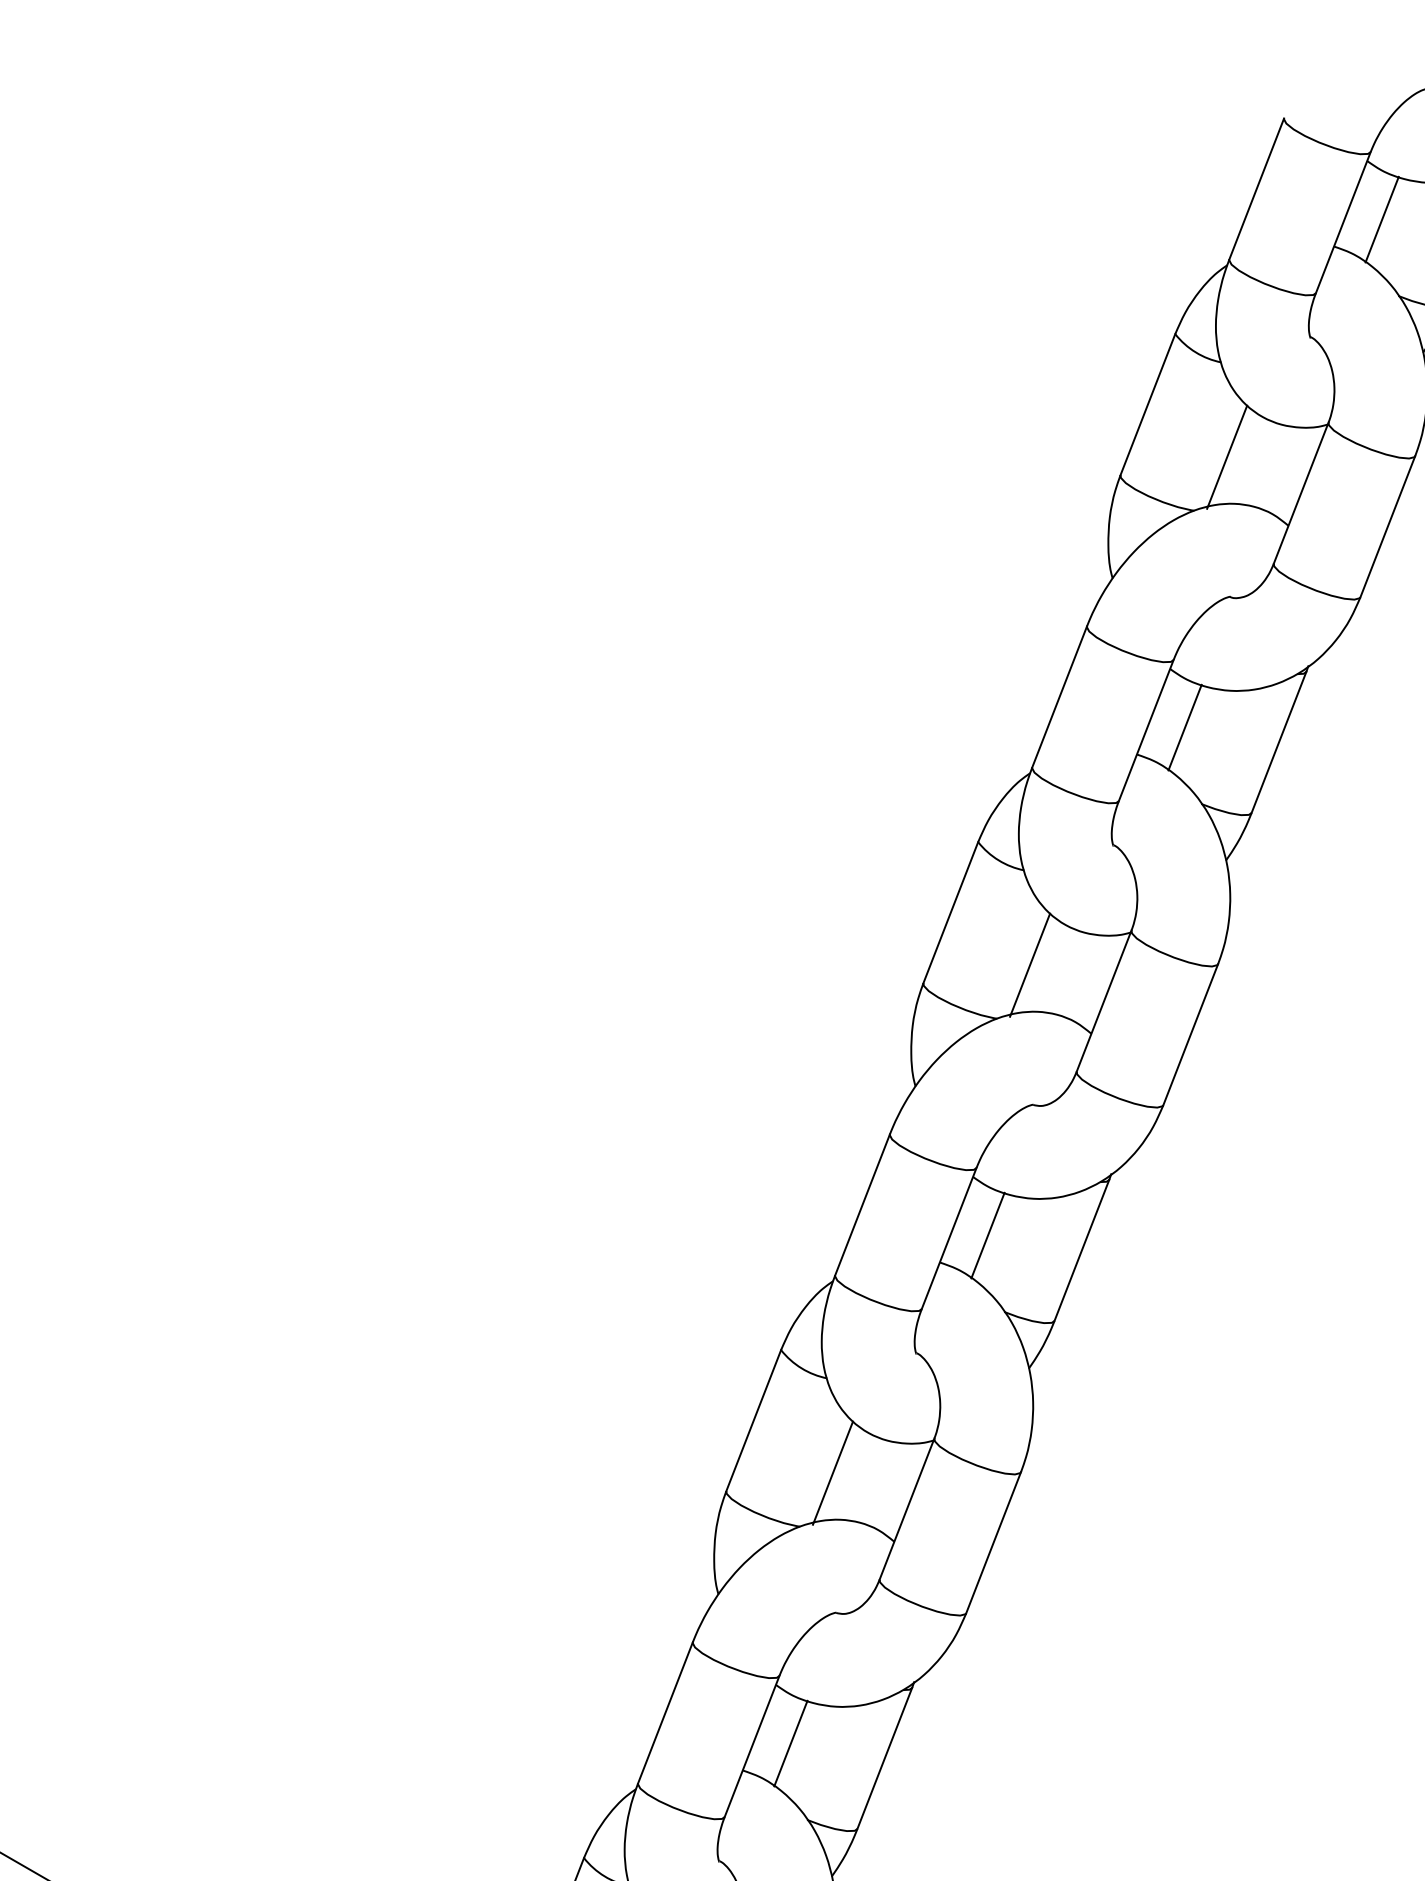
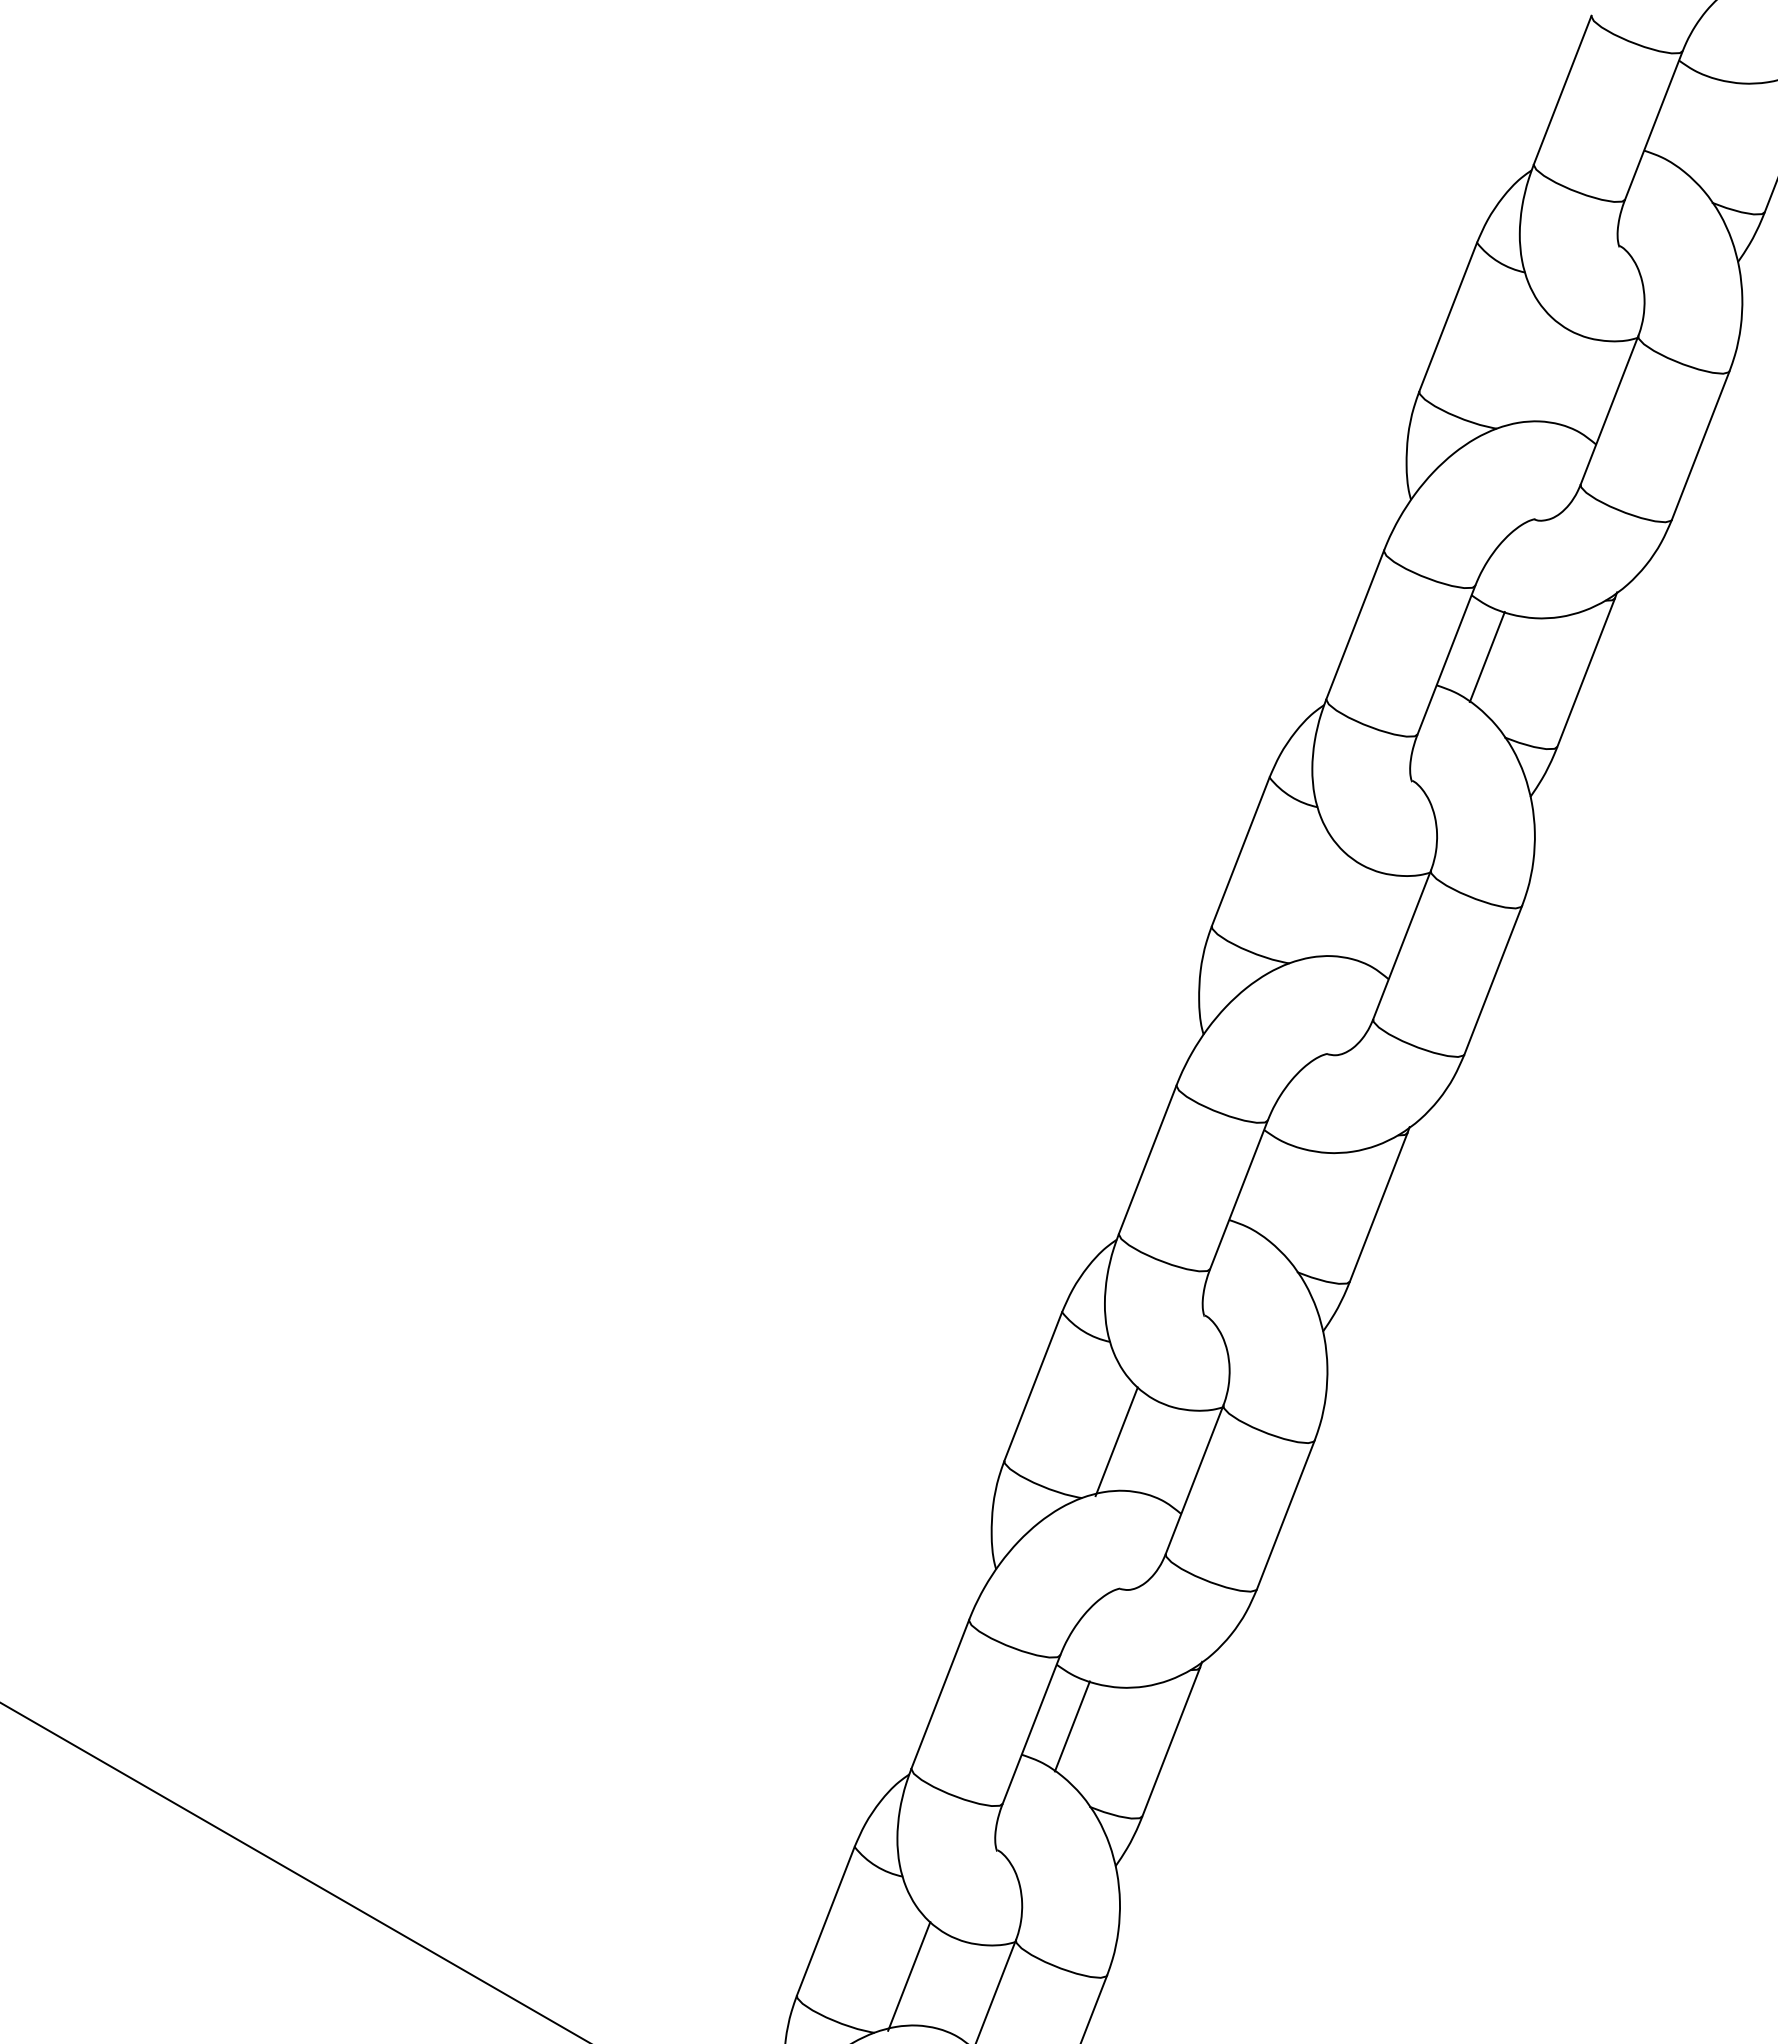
line: (1381, 219) -> (1694, 122), removed
line: (1227, 457) -> (1531, 372), removed
line: (1030, 964) -> (1324, 906), removed
line: (987, 1235) -> (1279, 1191), removed

